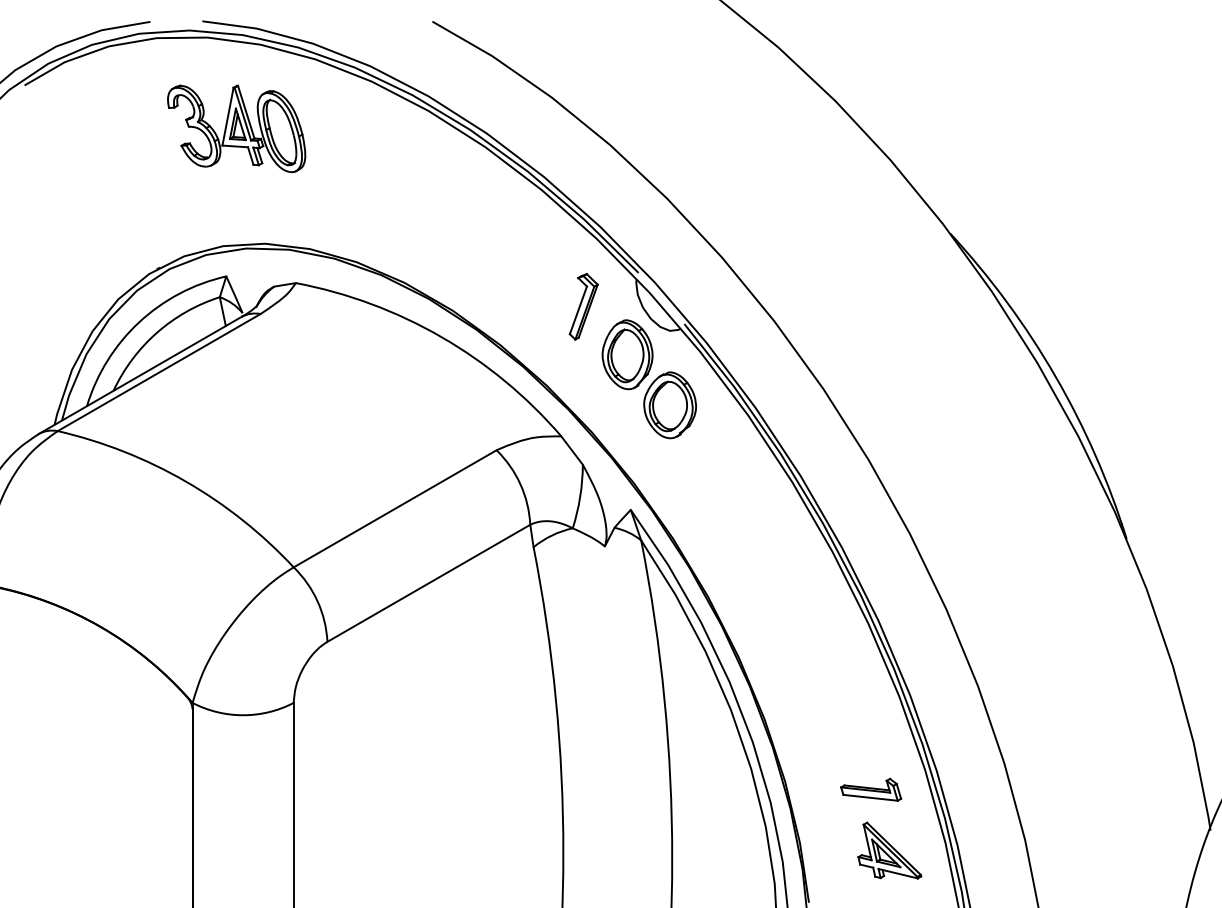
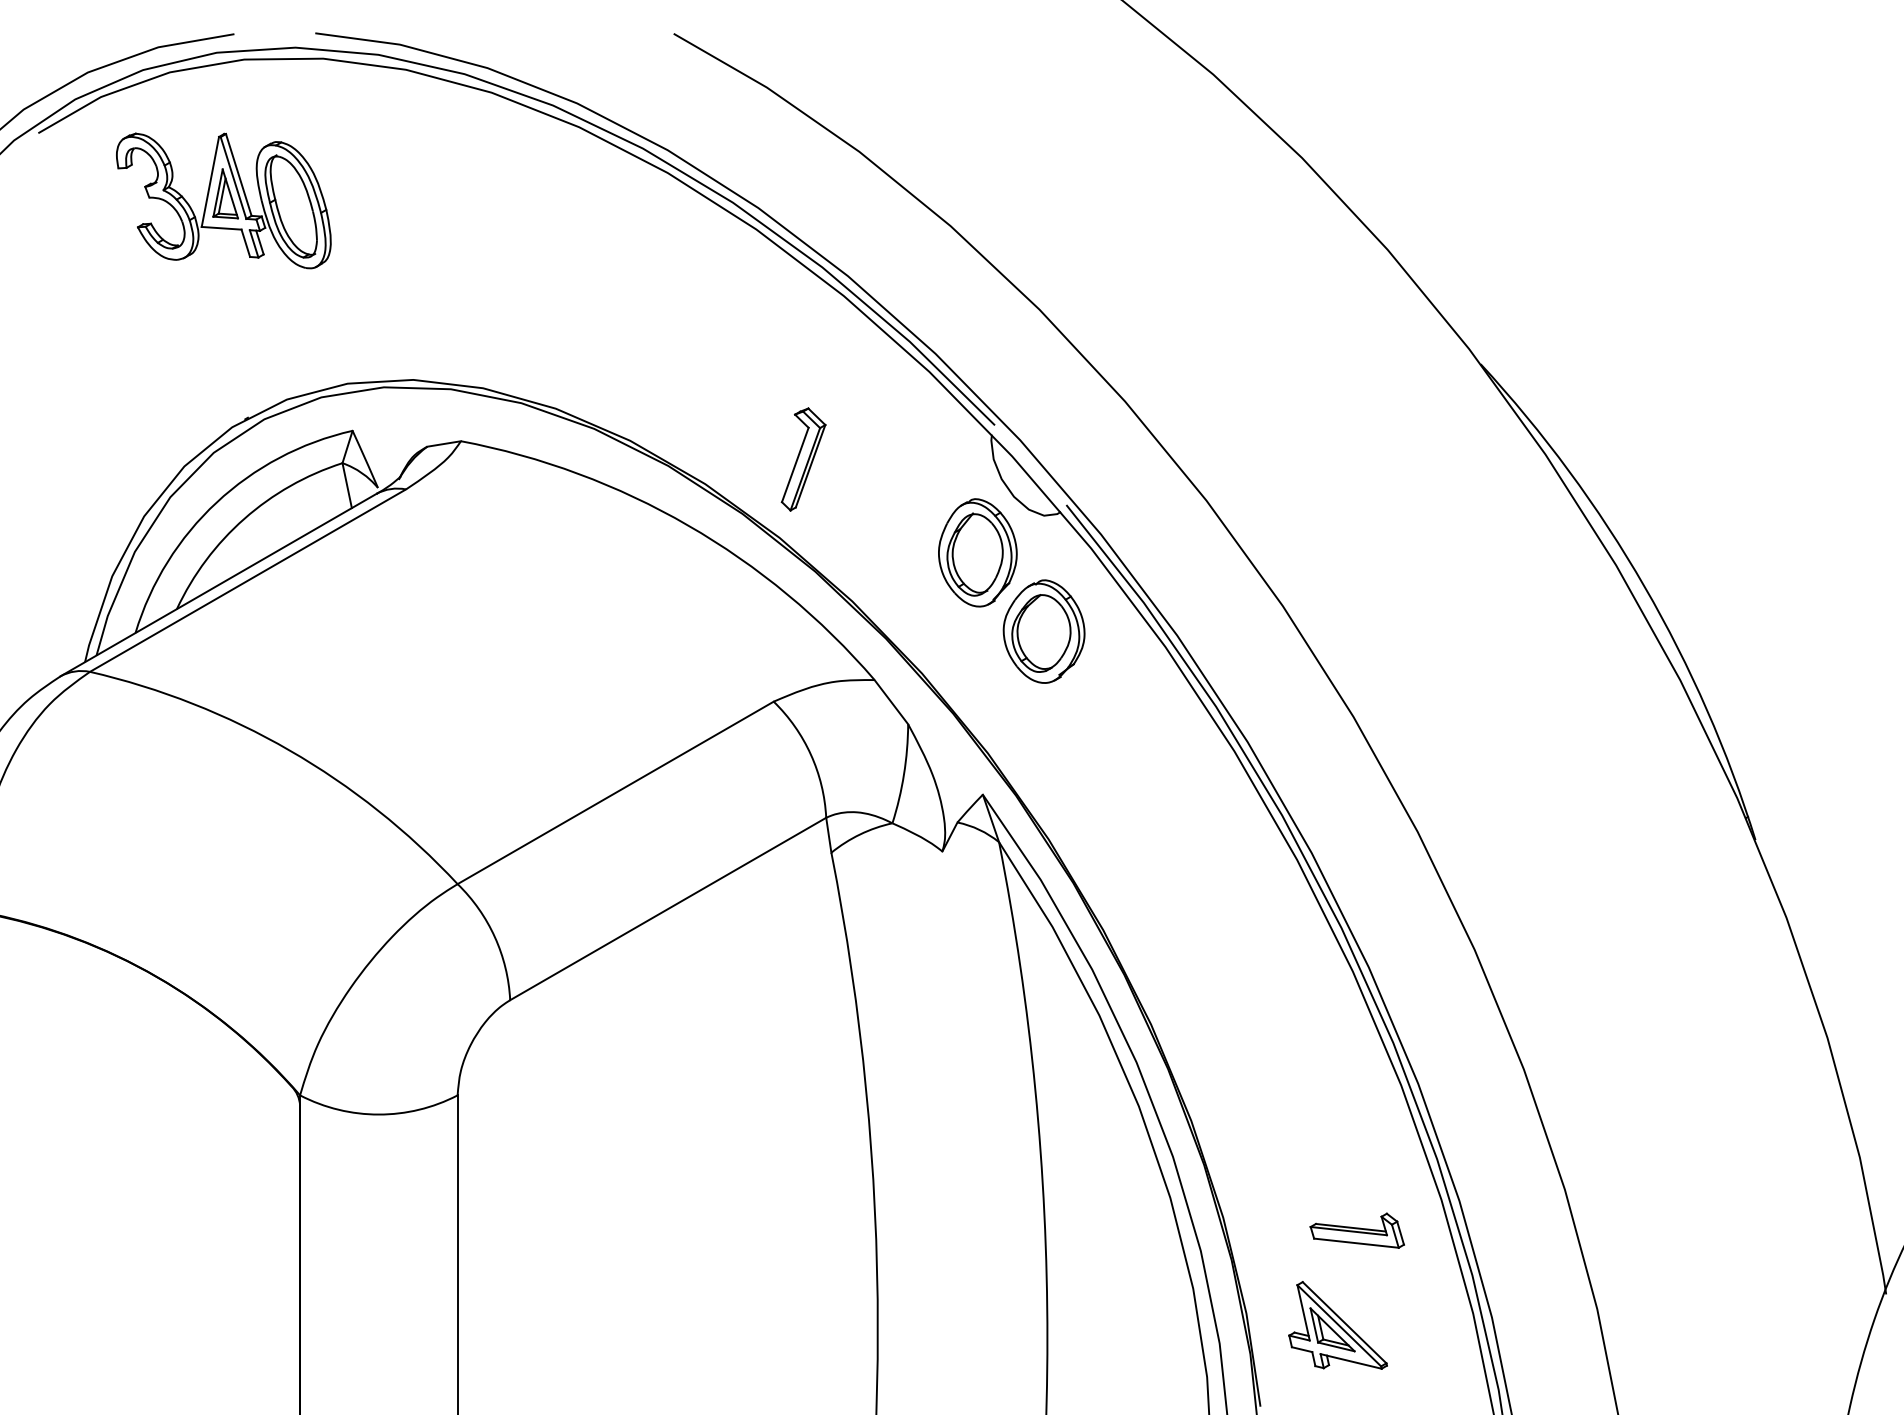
part: (236, 128) -> (223, 200), moved
part: (583, 306) -> (803, 458), moved
part: (889, 850) -> (1337, 1325), moved

